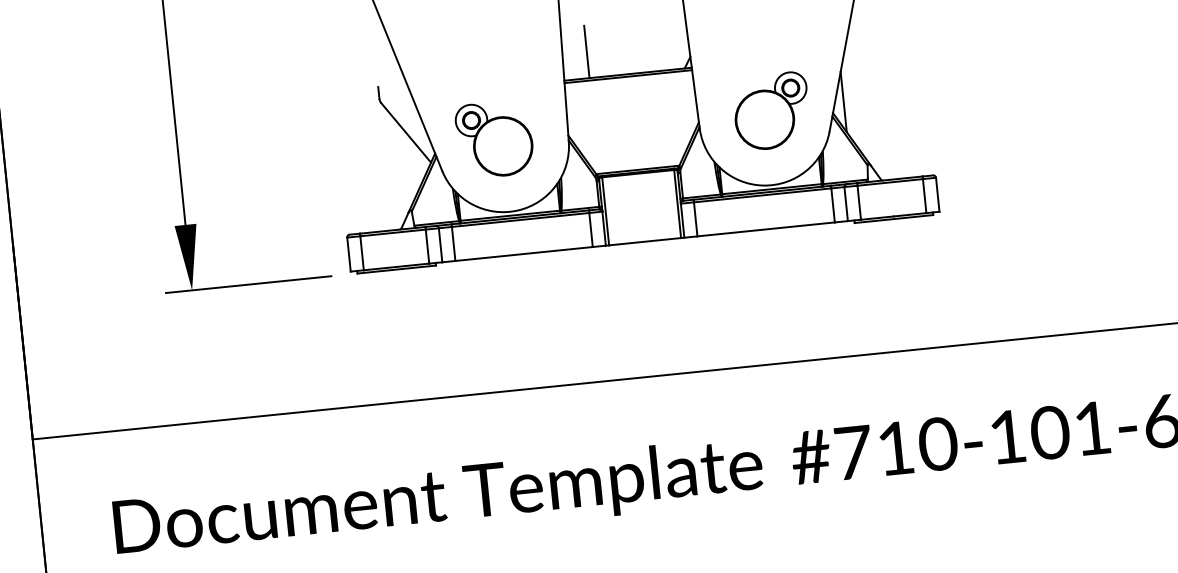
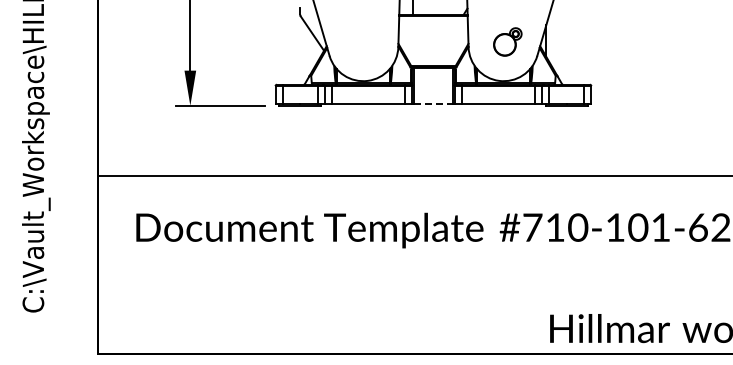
part: (771, 110) -> (507, 41), size x0.7
part: (493, 138) -> (358, 41), removed
line: (645, 241) -> (433, 104), solid -> dashed

